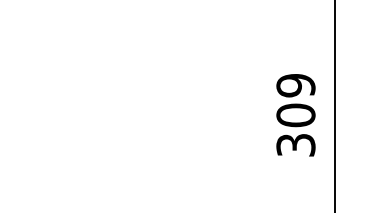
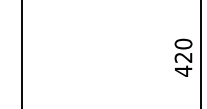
text: (295, 114) -> (183, 57), 309 -> 420

